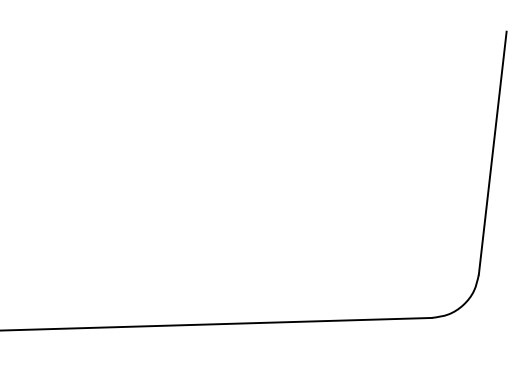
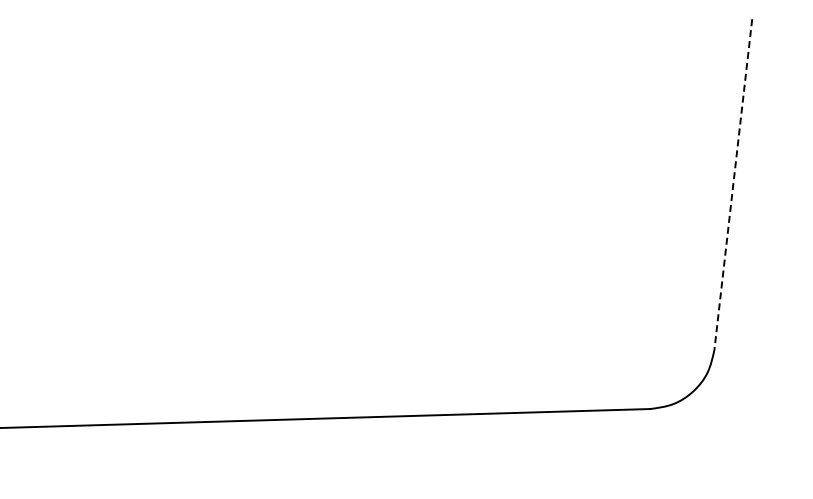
line: (492, 153) -> (733, 185), solid -> dashed

